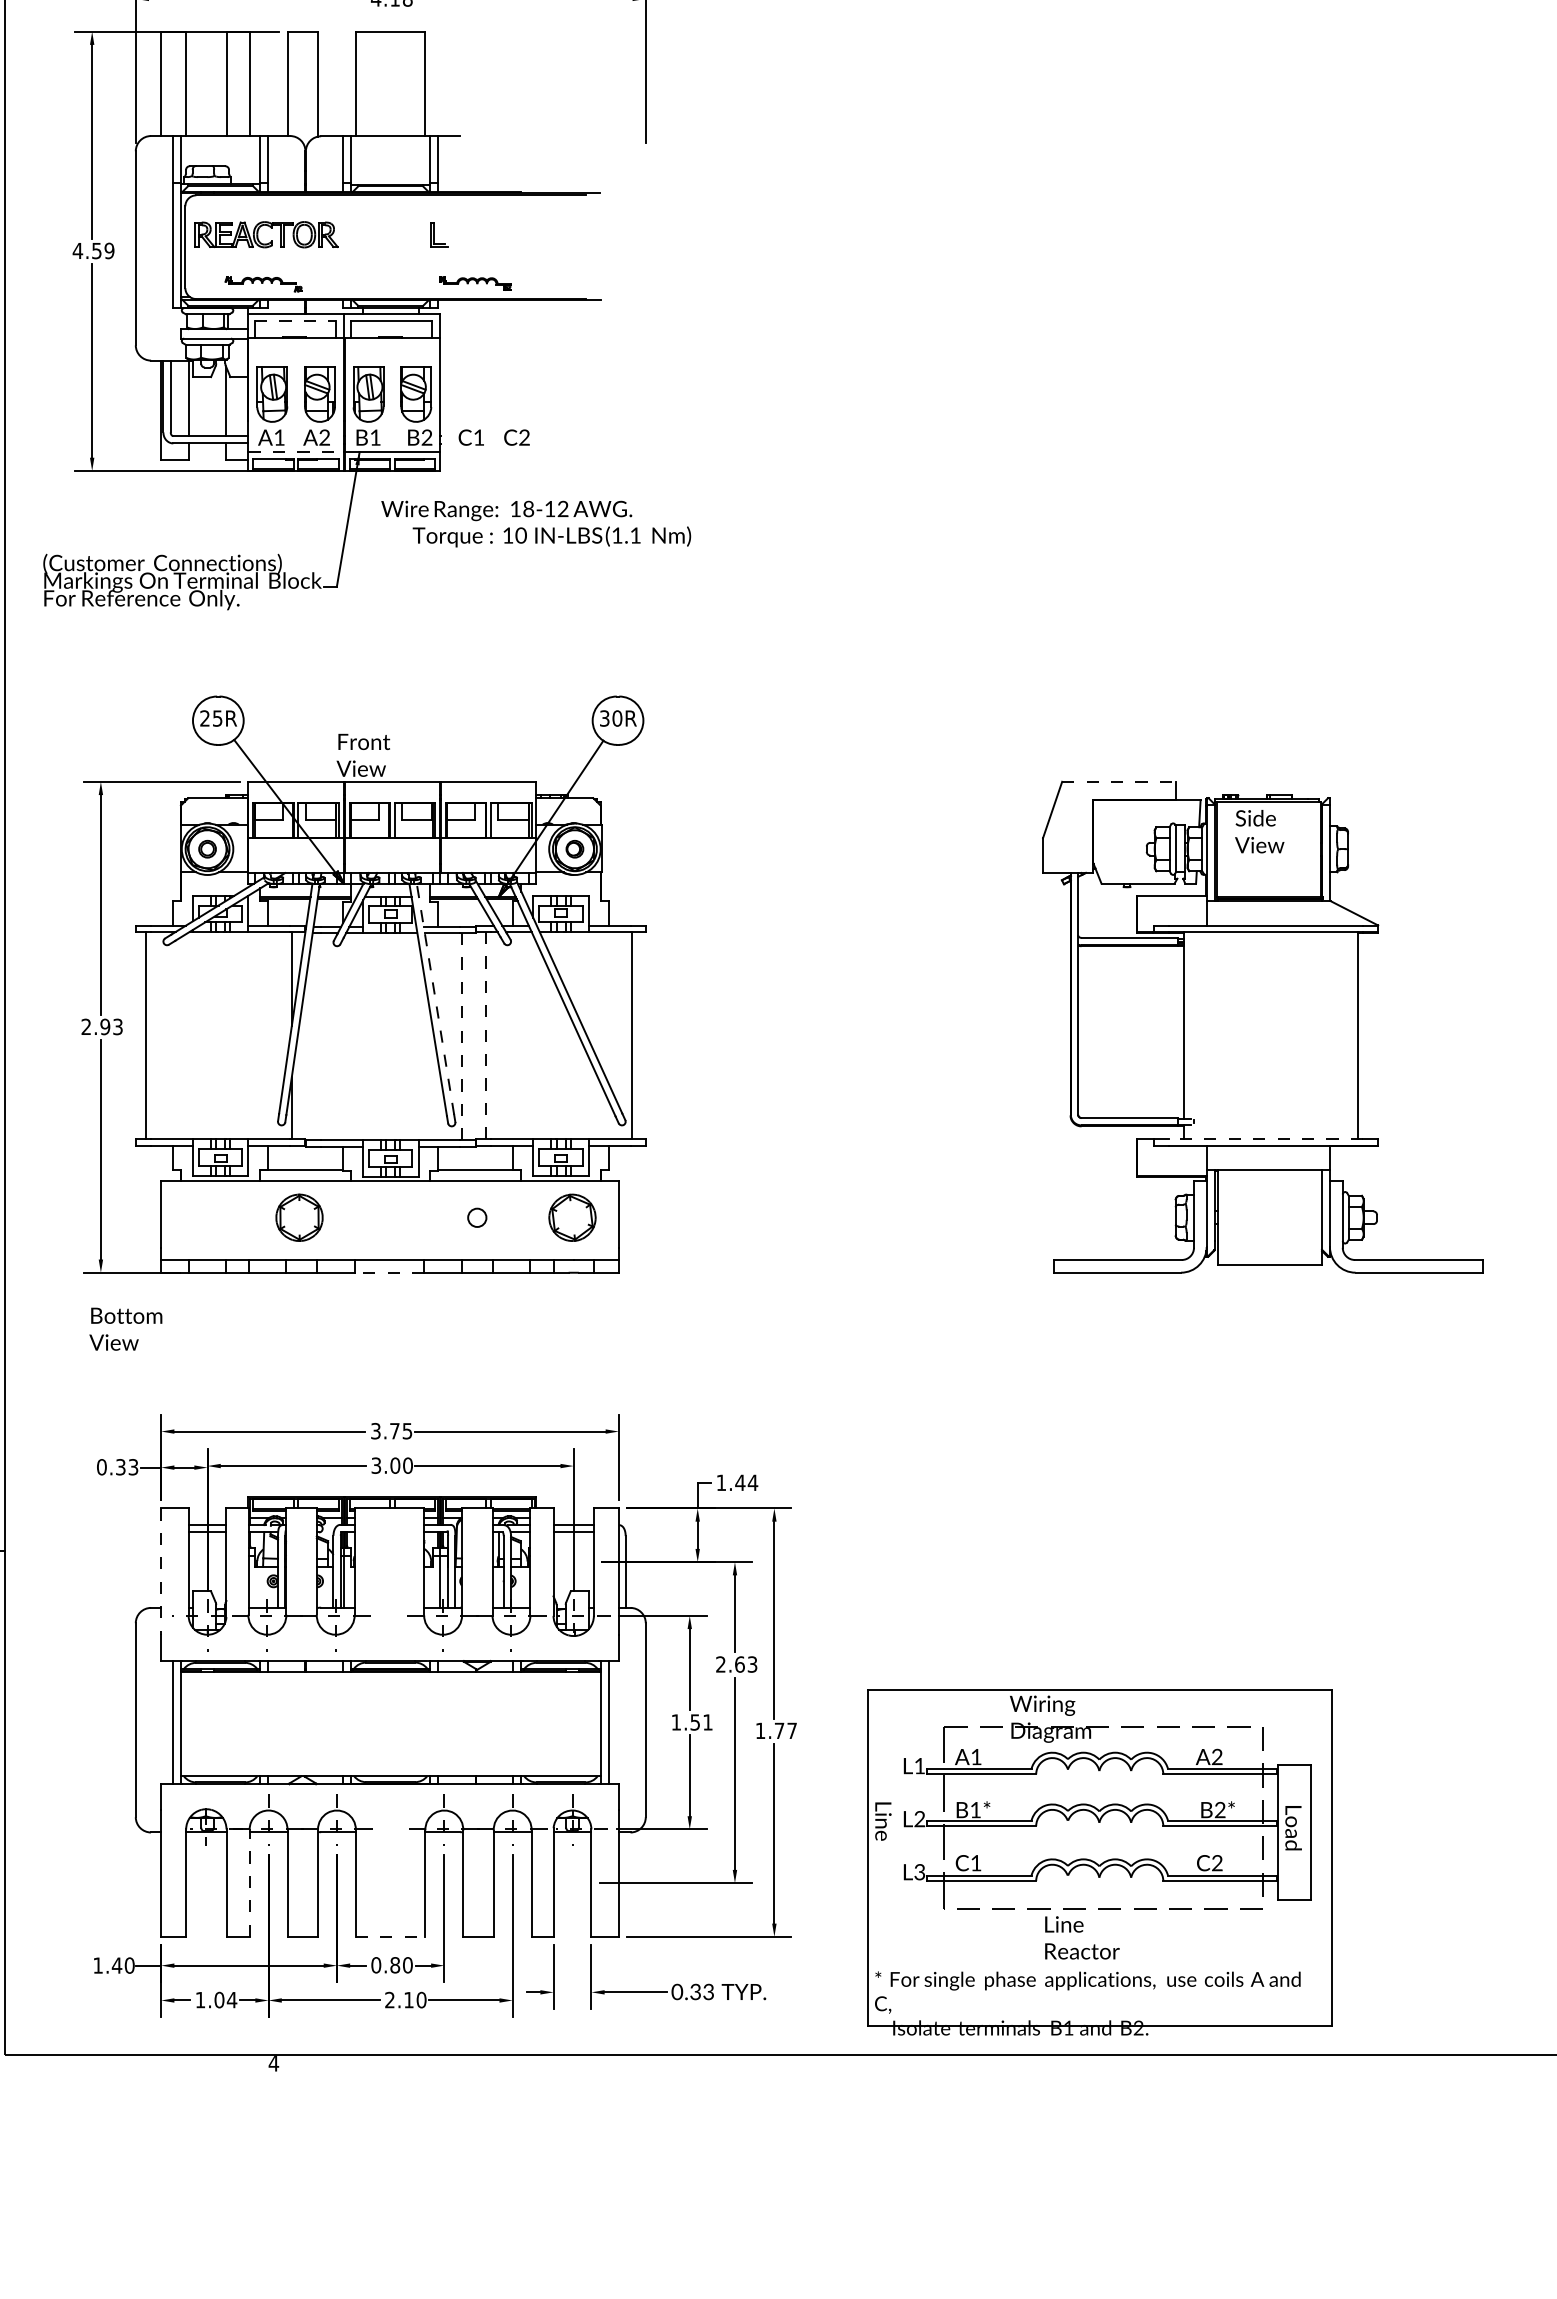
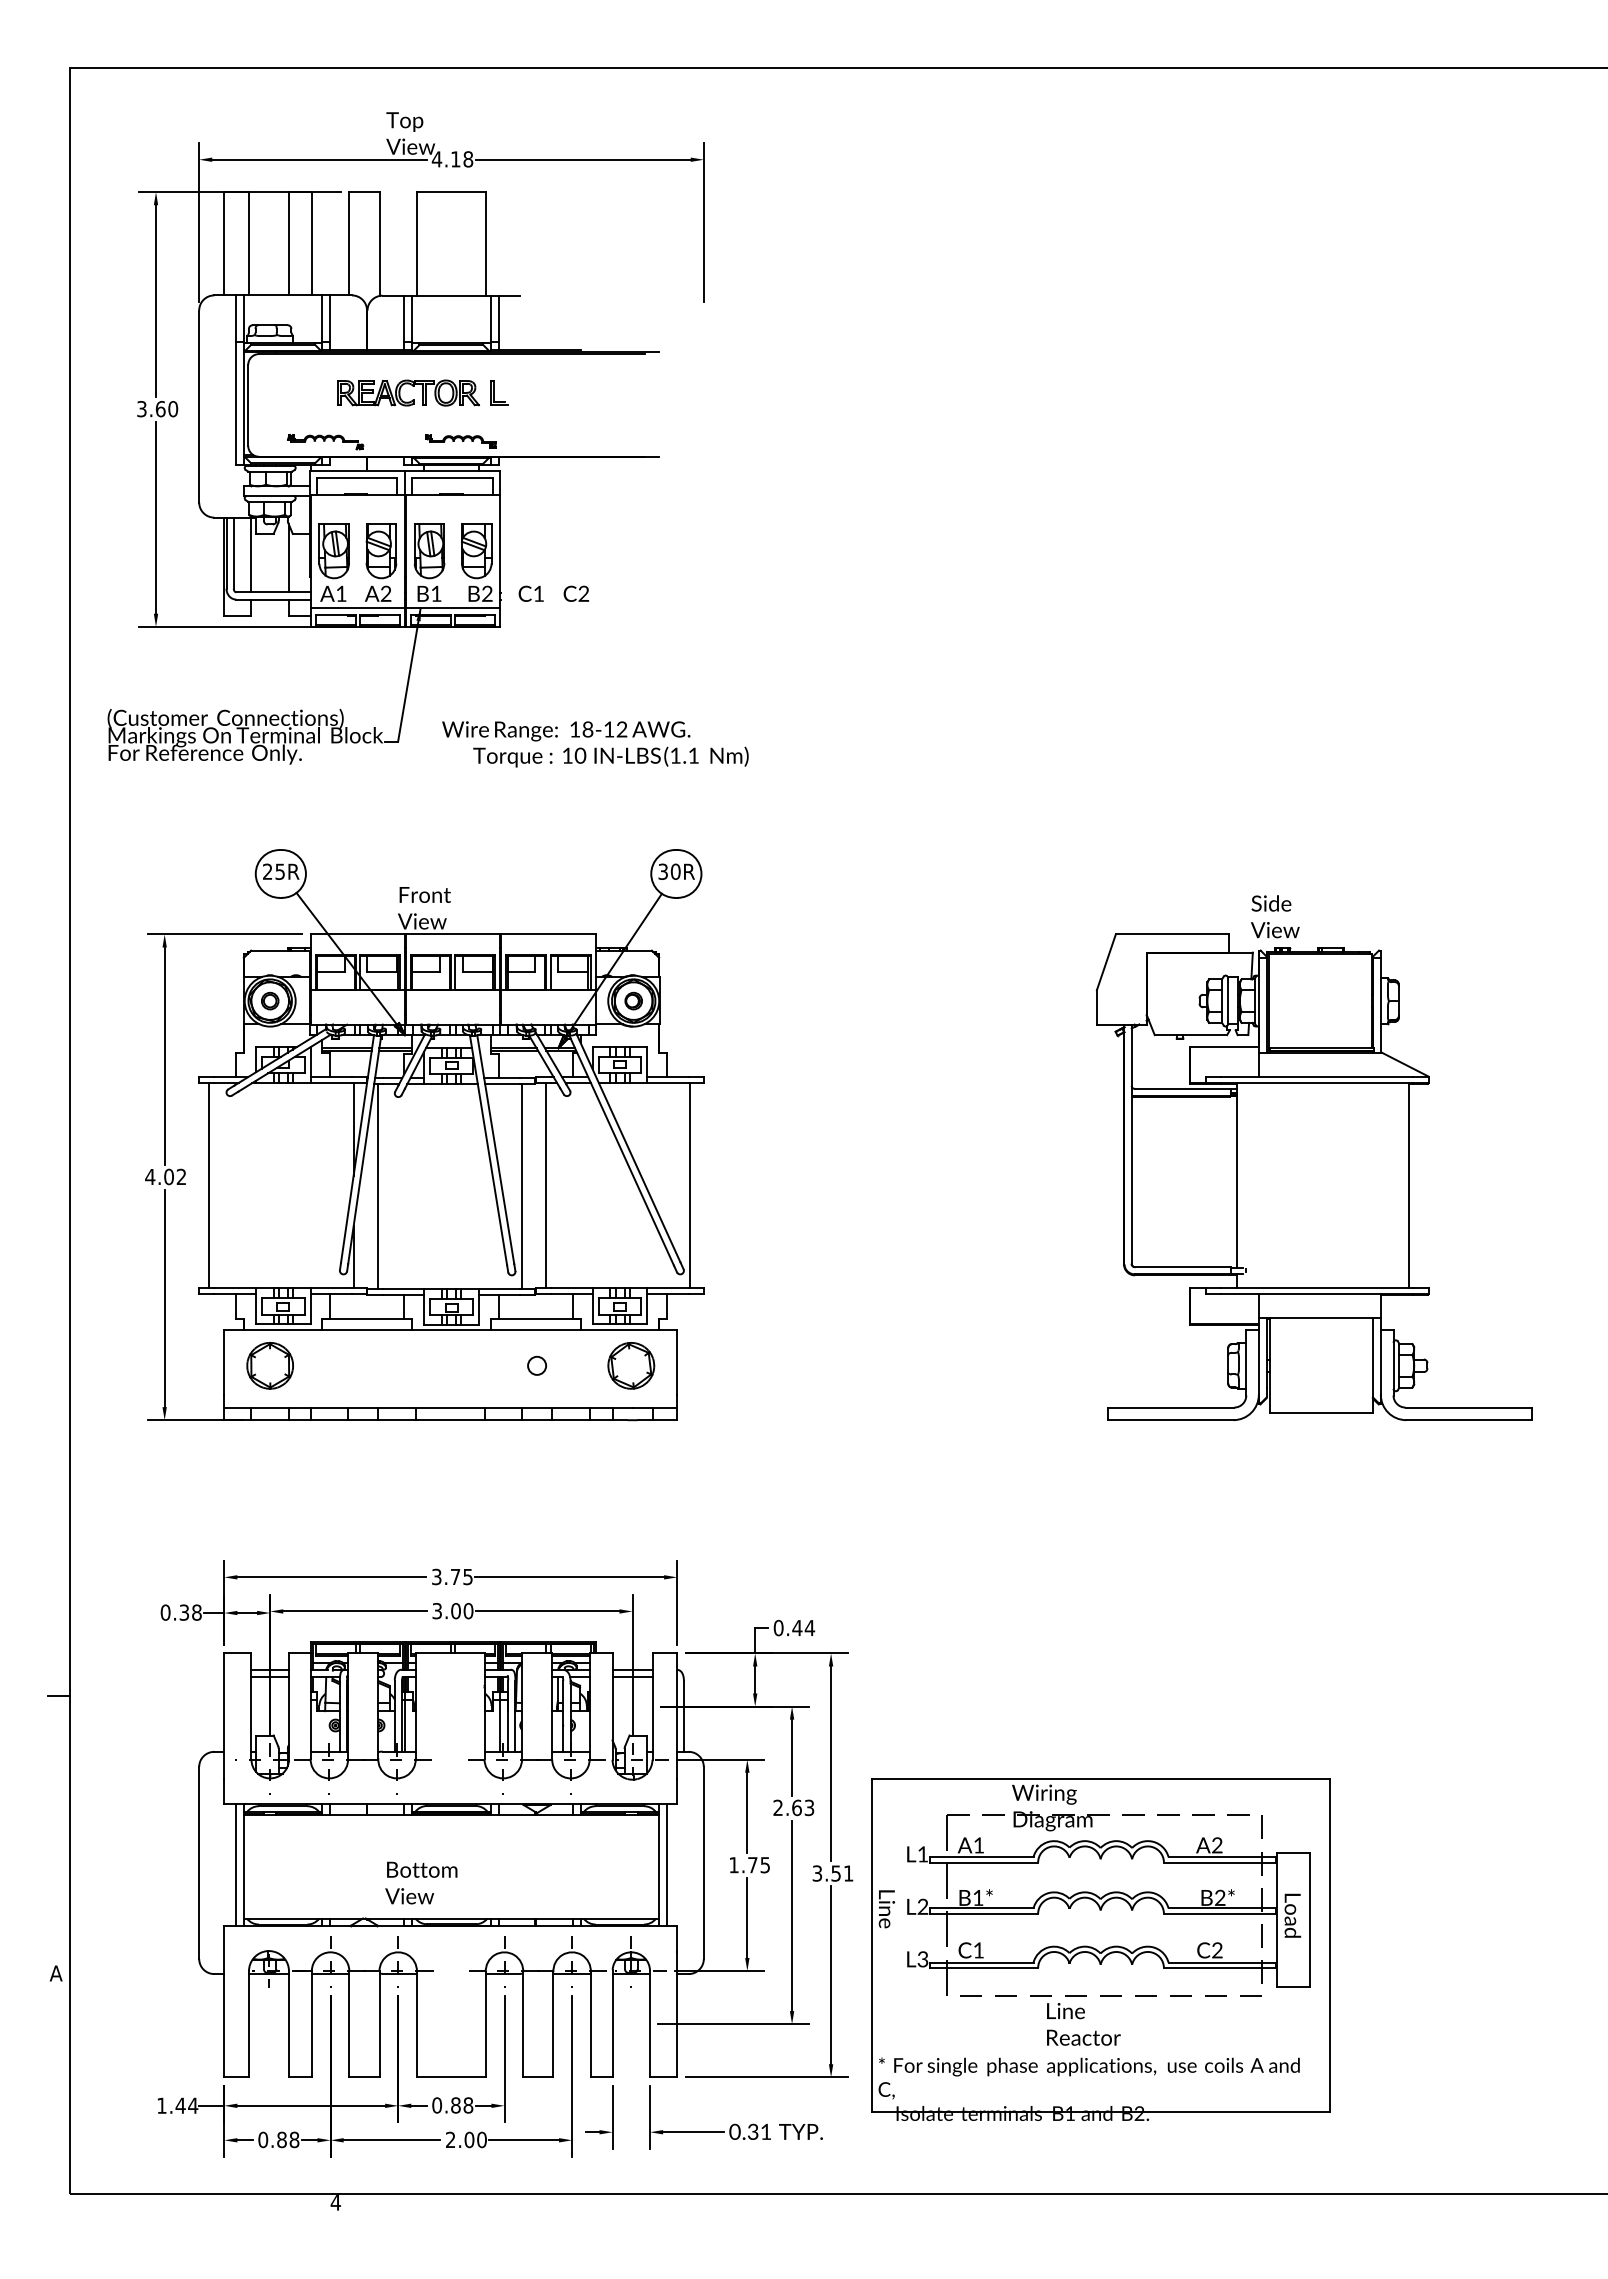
part: (270, 228) -> (412, 386), moved
text: (92, 251) -> (156, 409), 4.59 -> 3.60
part: (474, 283) -> (460, 441), moved
line: (295, 321) -> (357, 478), dashed -> solid
line: (296, 452) -> (358, 608), dashed -> solid
text: (536, 524) -> (595, 744), moved
line: (1119, 781) -> (1172, 934), dashed -> solid
text: (1259, 831) -> (1275, 916), moved
line: (435, 999) -> (495, 1149), dashed -> solid
text: (101, 1026) -> (165, 1176), 2.93 -> 4.02
line: (486, 1035) -> (546, 1185), dashed -> solid
line: (315, 1036) -> (377, 1186), added
line: (461, 1036) -> (521, 1186), dashed -> solid
line: (1264, 1139) -> (1316, 1288), dashed -> solid
part: (298, 1217) -> (269, 1365), moved
line: (388, 1273) -> (449, 1420), dashed -> solid
text: (126, 1328) -> (421, 1882), moved
text: (133, 1467) -> (196, 1612), 0.33 -> 0.38
text: (721, 1482) -> (778, 1627), 1.44 -> 0.44
line: (161, 1572) -> (224, 1716), dashed -> solid
text: (701, 1722) -> (758, 1865), 1.51 -> 1.75
text: (775, 1730) -> (832, 1873), 1.77 -> 3.51
part: (1099, 1862) -> (1100, 1949), moved
line: (249, 1882) -> (311, 2023), dashed -> solid
line: (390, 1937) -> (451, 2077), dashed -> solid
text: (130, 1965) -> (193, 2105), 1.40 -> 1.44
text: (407, 1965) -> (468, 2105), 0.80 -> 0.88
text: (708, 1991) -> (765, 2131), 0.33 -> 0.31
text: (215, 1999) -> (278, 2139), 1.04 -> 0.88
text: (408, 1999) -> (469, 2139), 2.10 -> 2.00

